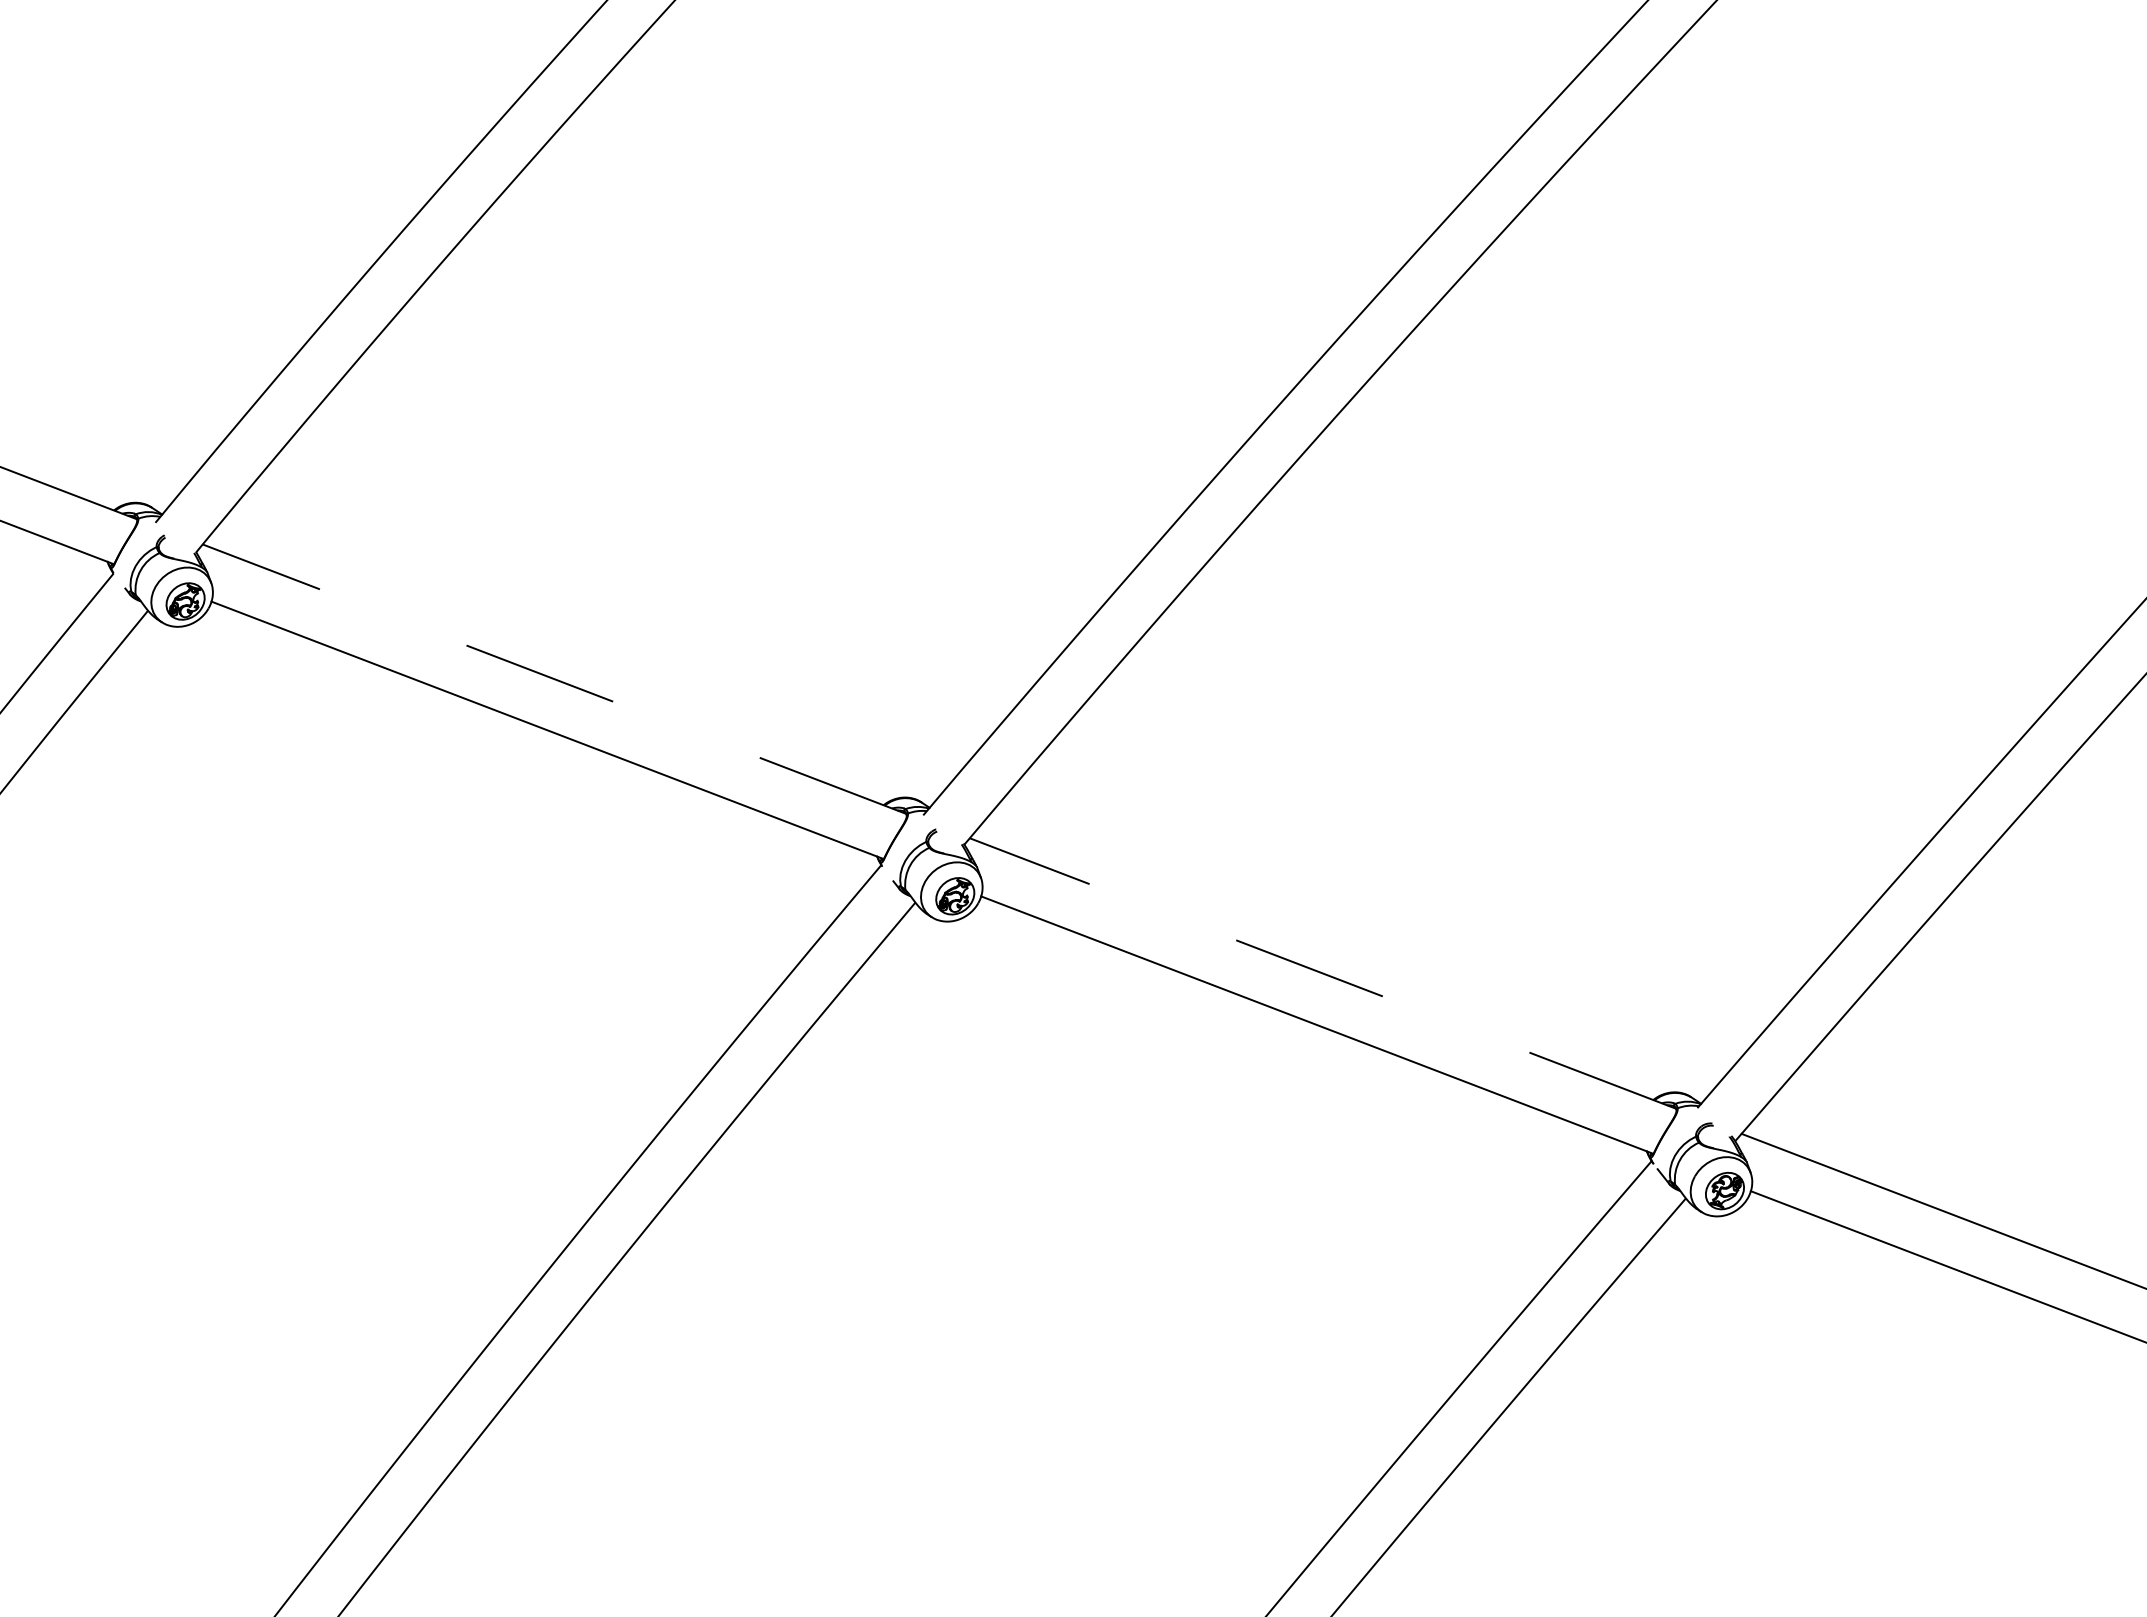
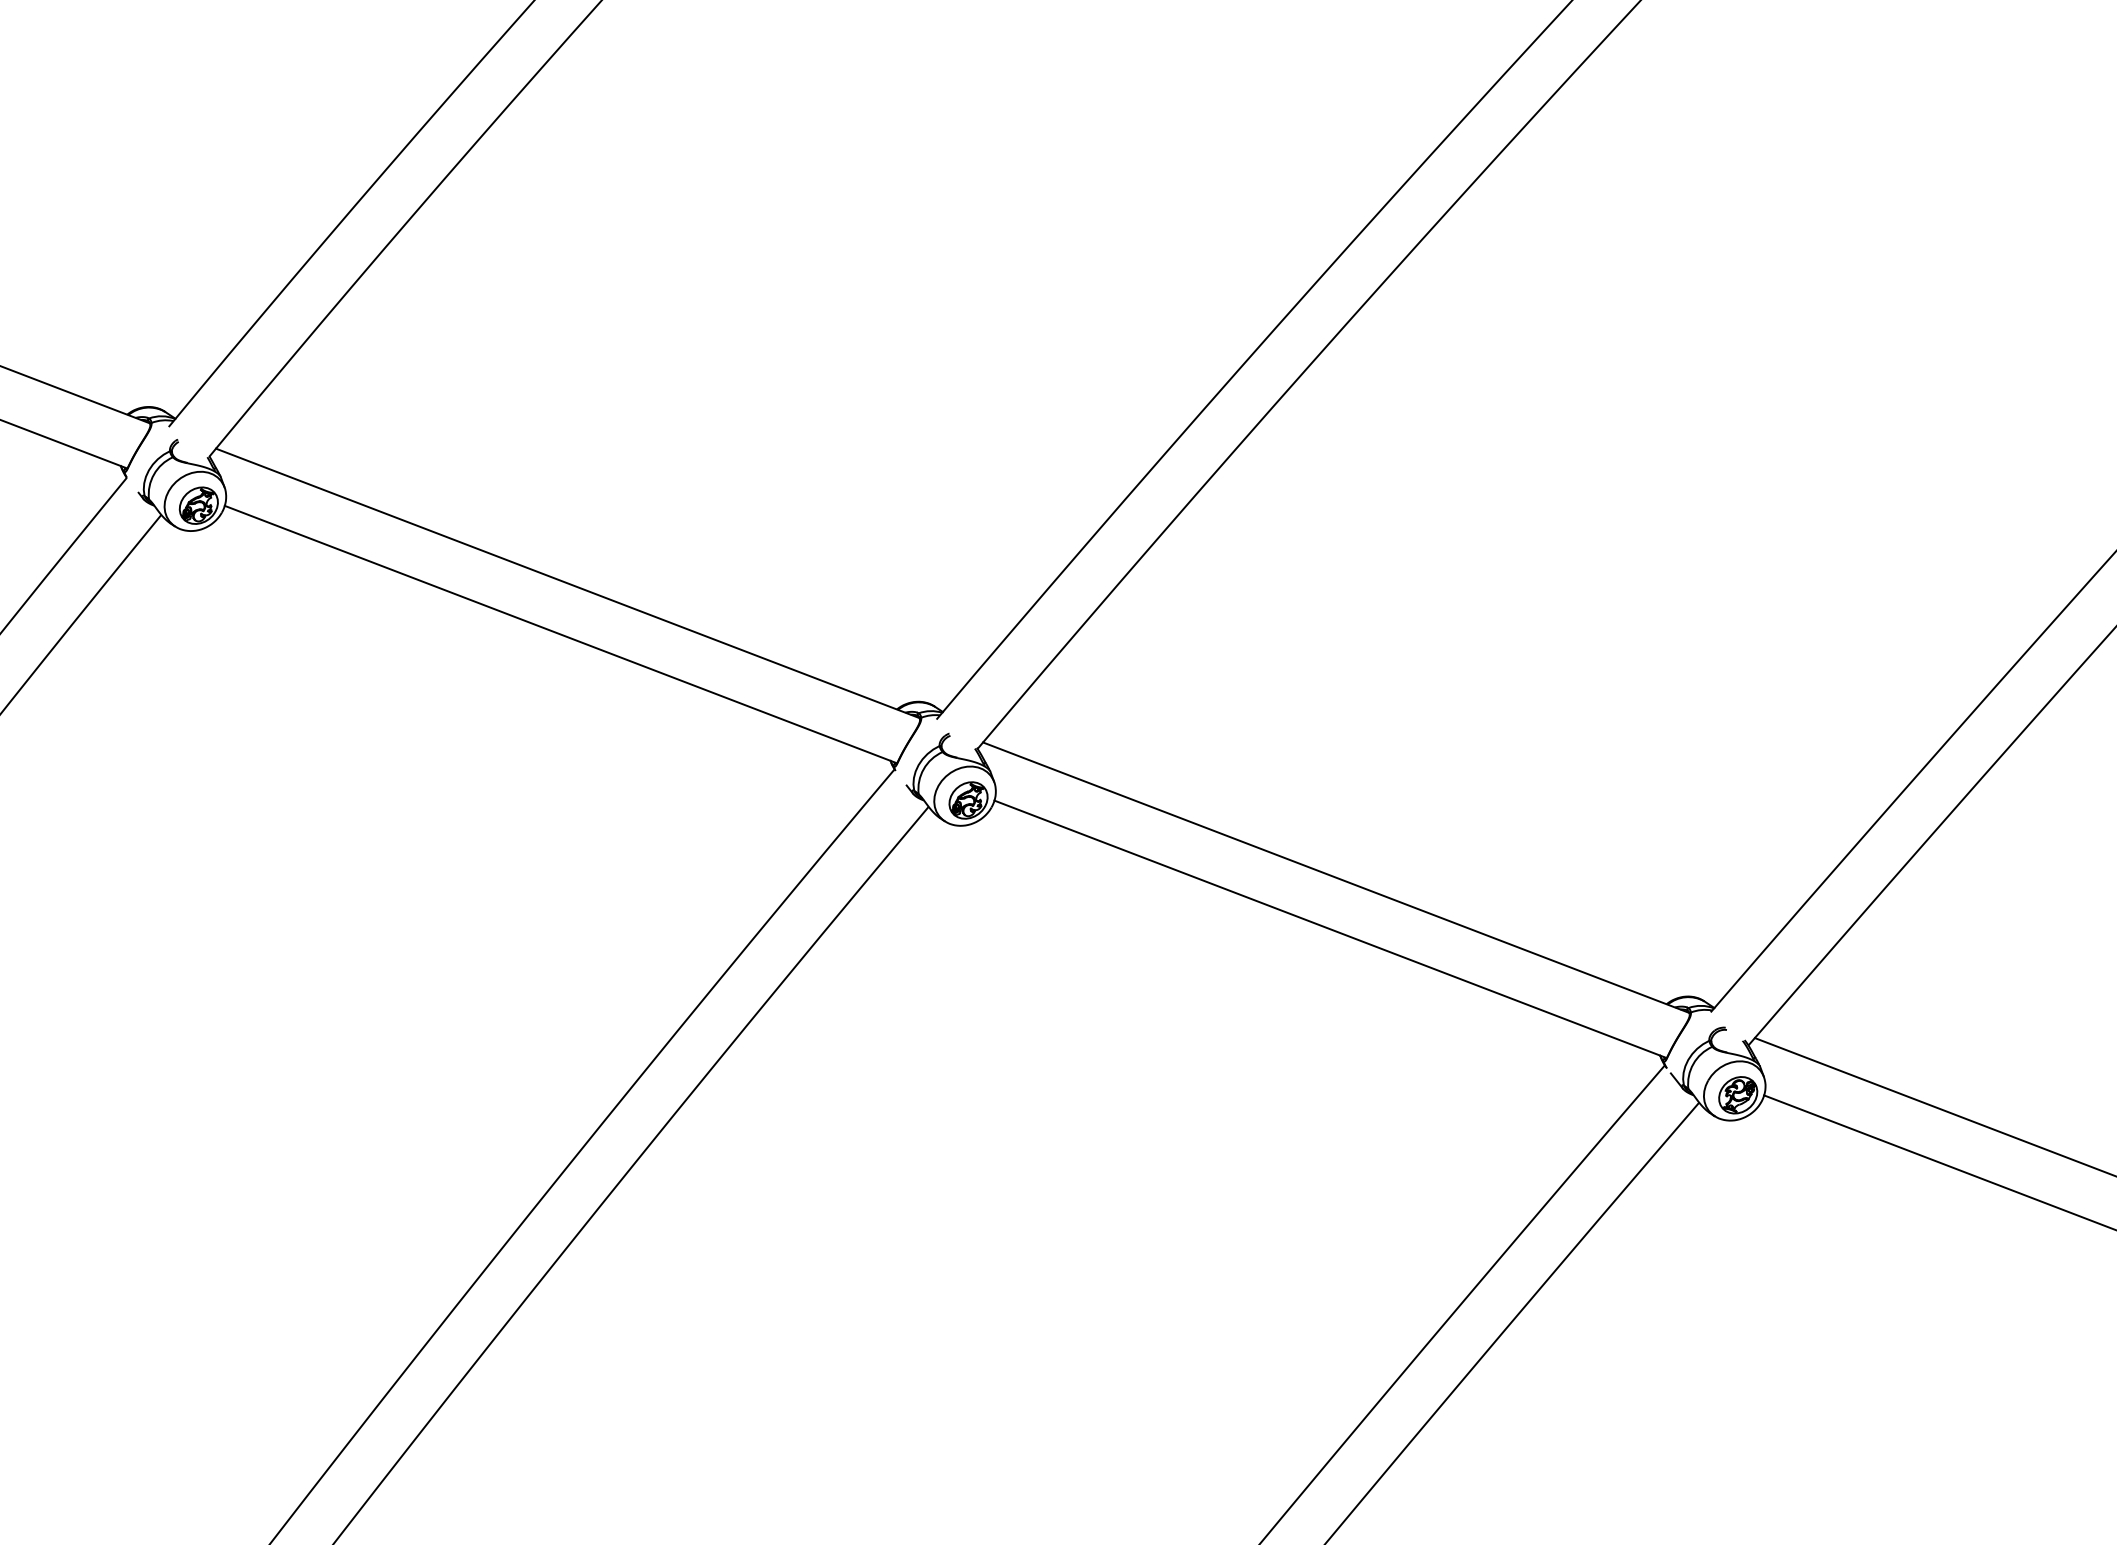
line: (554, 679) -> (567, 583), dashed -> solid
line: (1322, 973) -> (1335, 877), dashed -> solid

